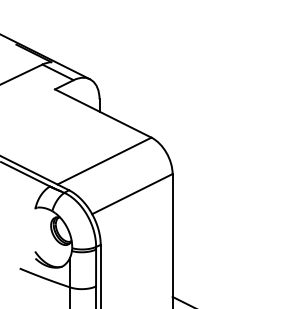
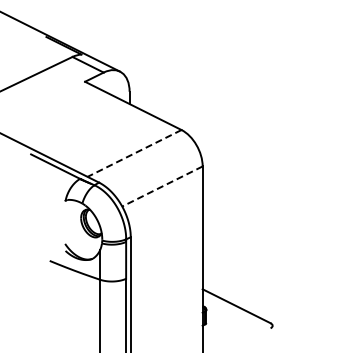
line: (104, 161) -> (134, 153), solid -> dashed
line: (132, 194) -> (162, 186), solid -> dashed

